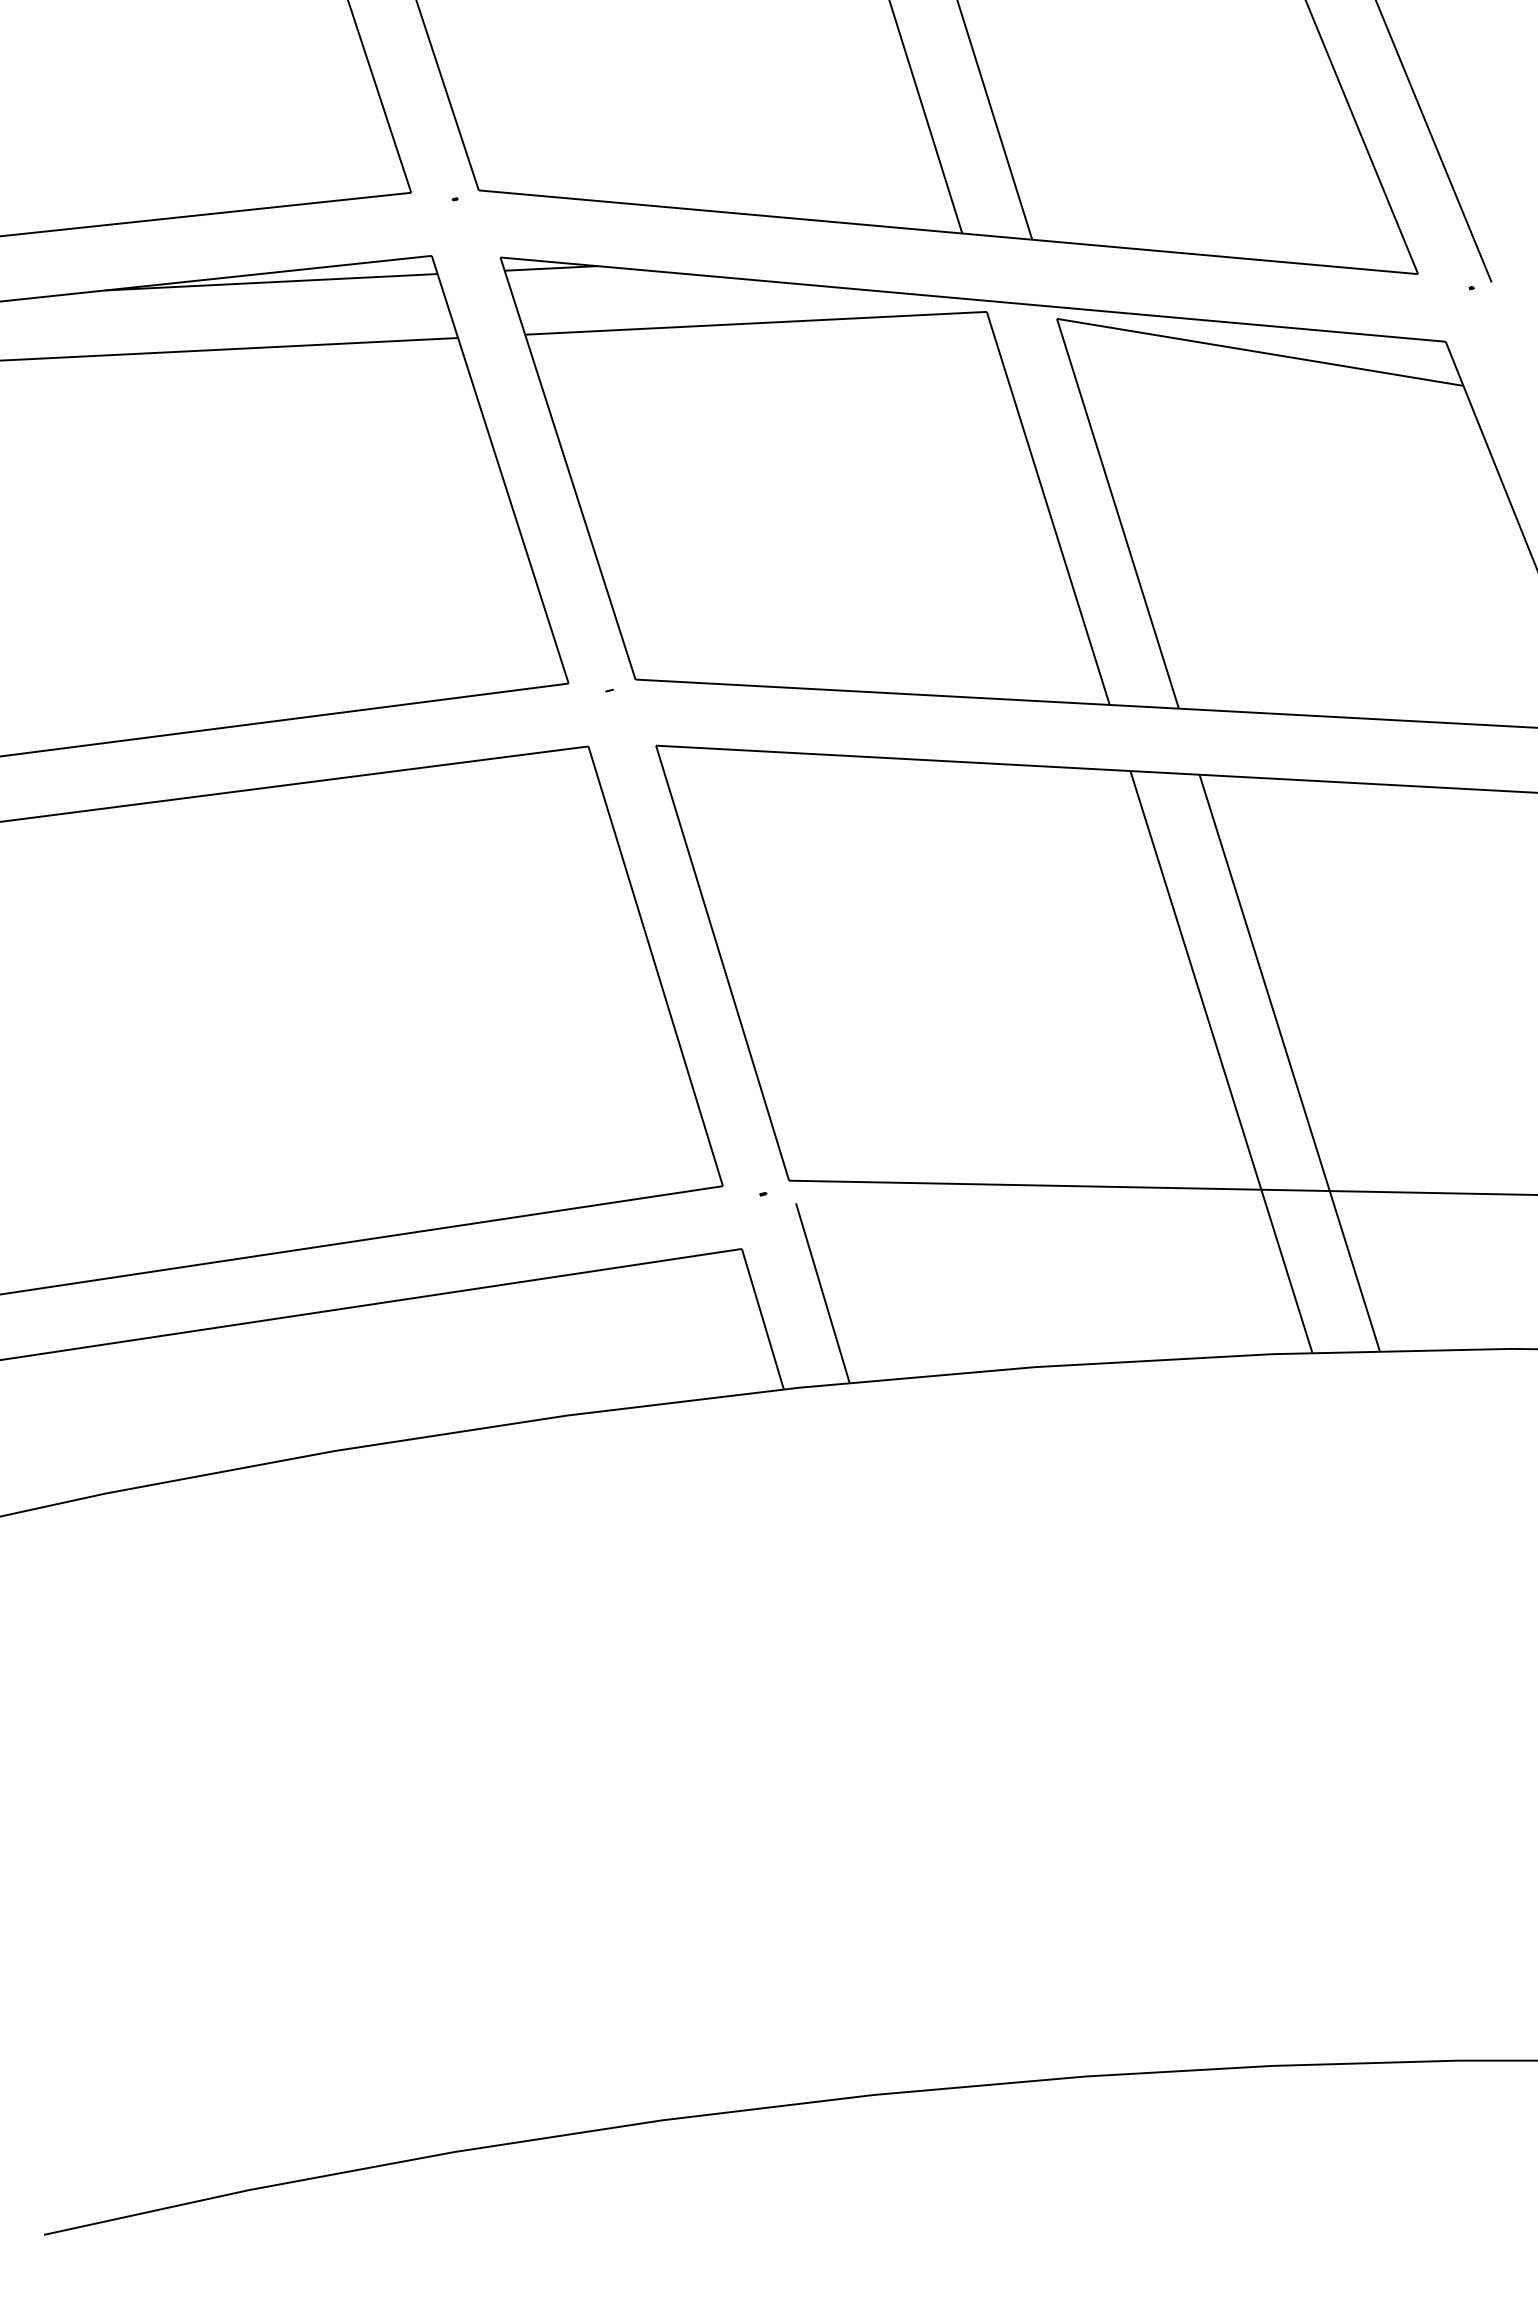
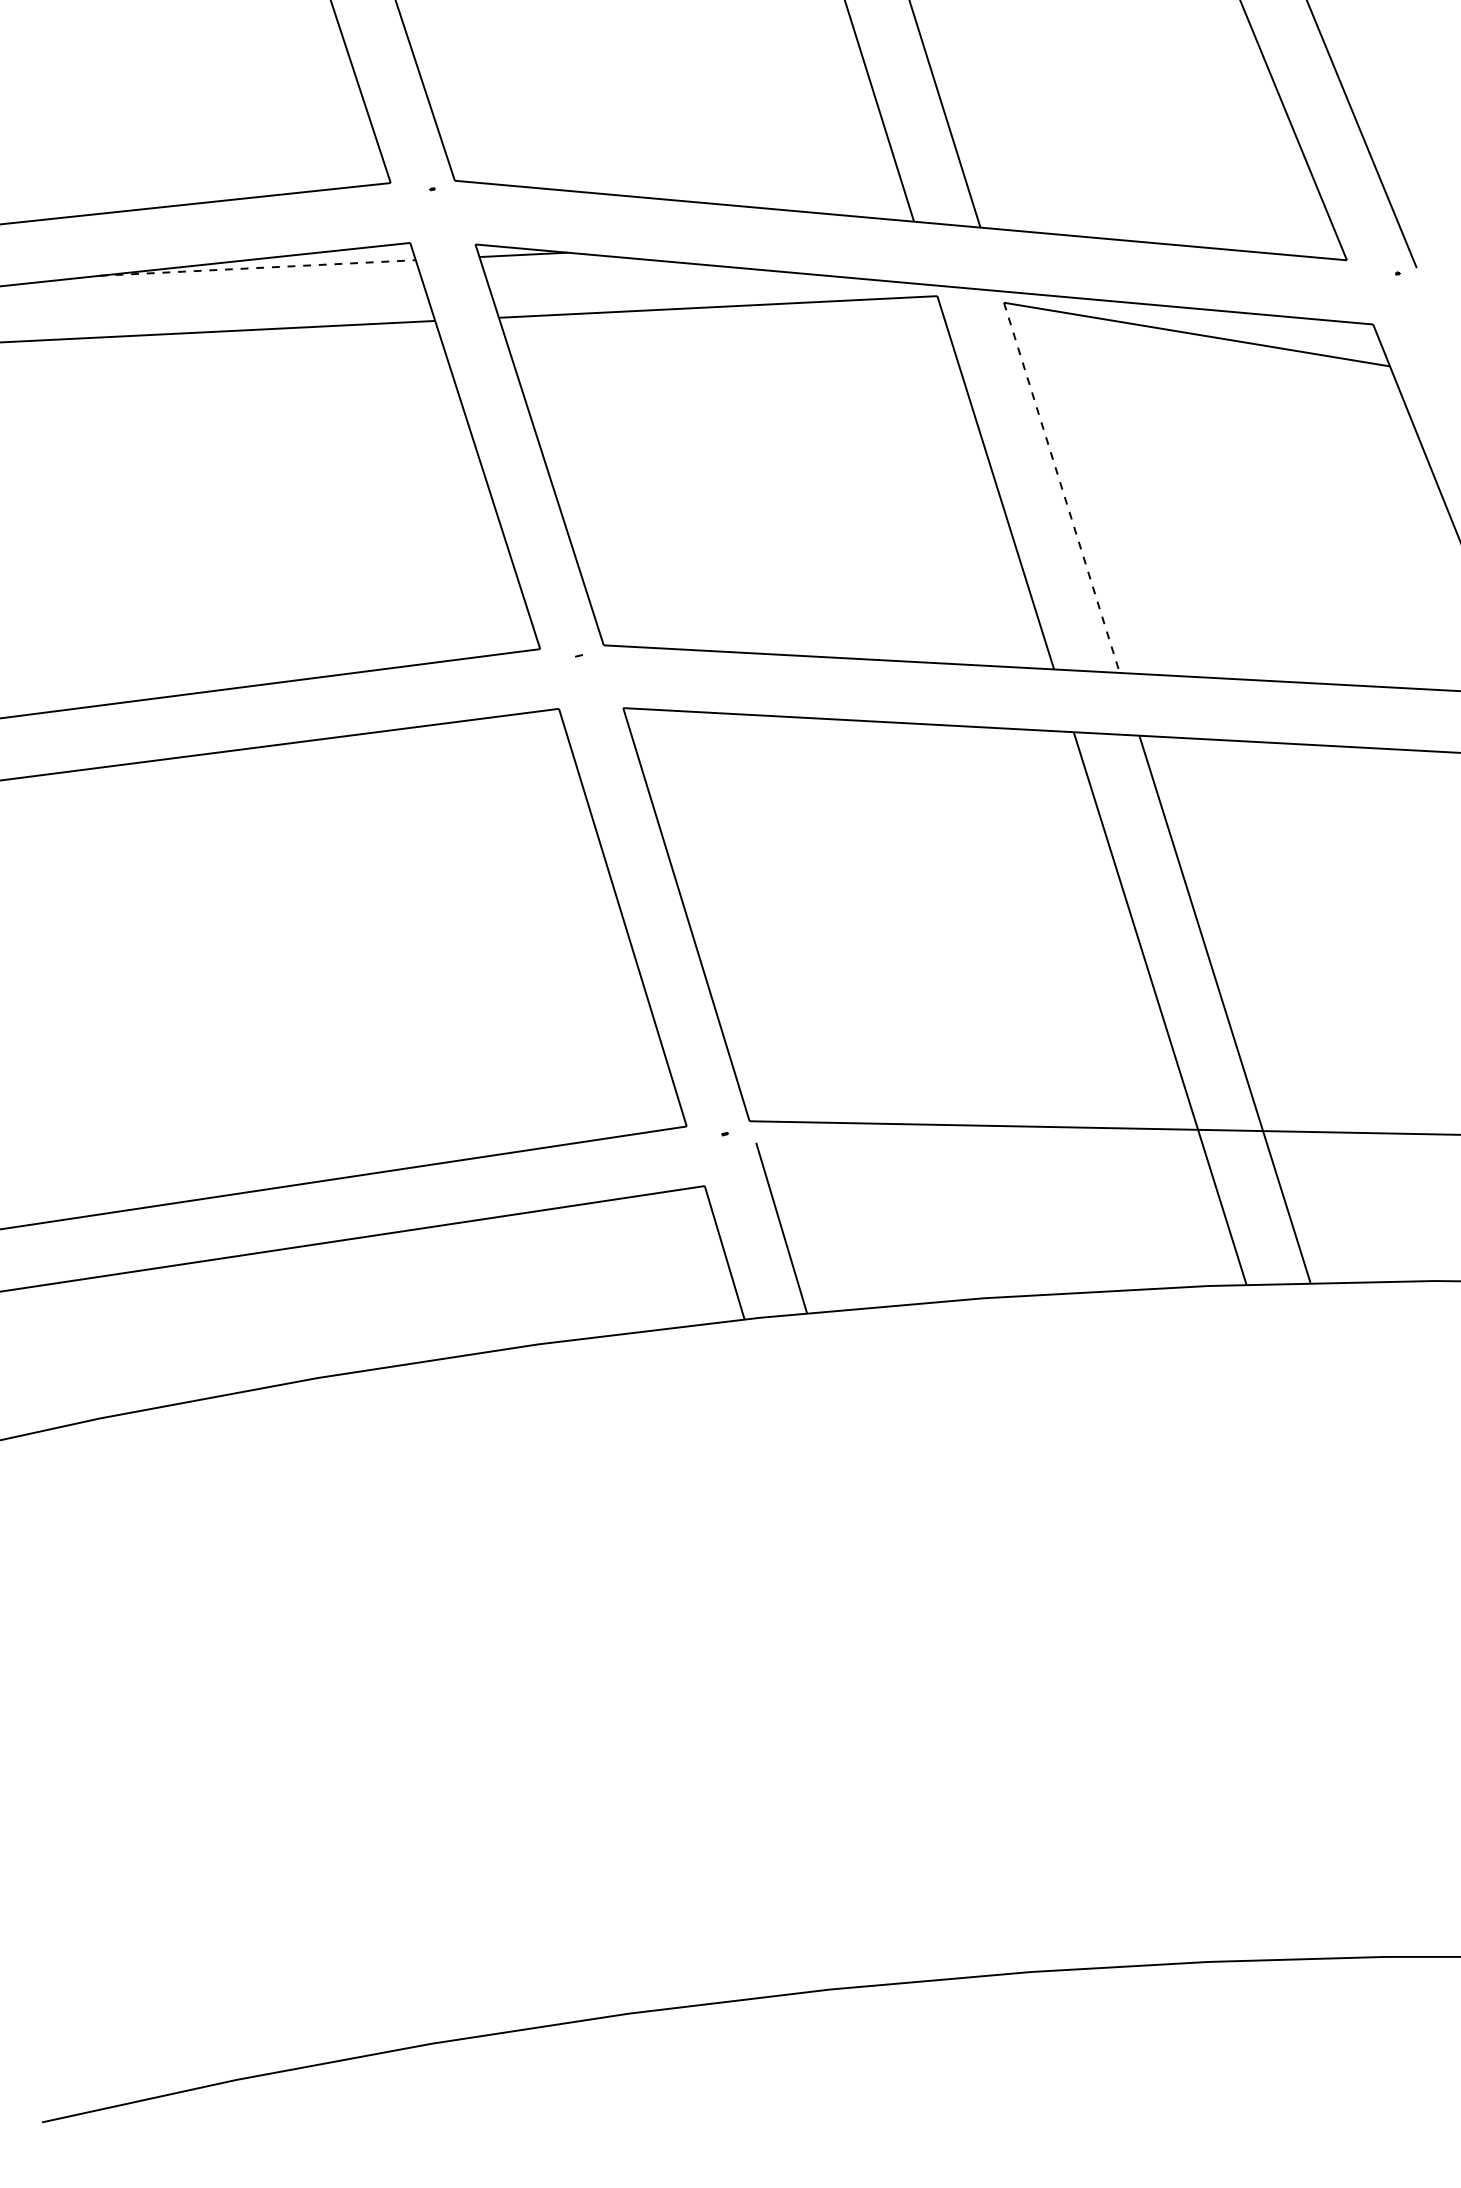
line: (271, 282) -> (258, 268), solid -> dashed
line: (1118, 514) -> (1062, 488), solid -> dashed

